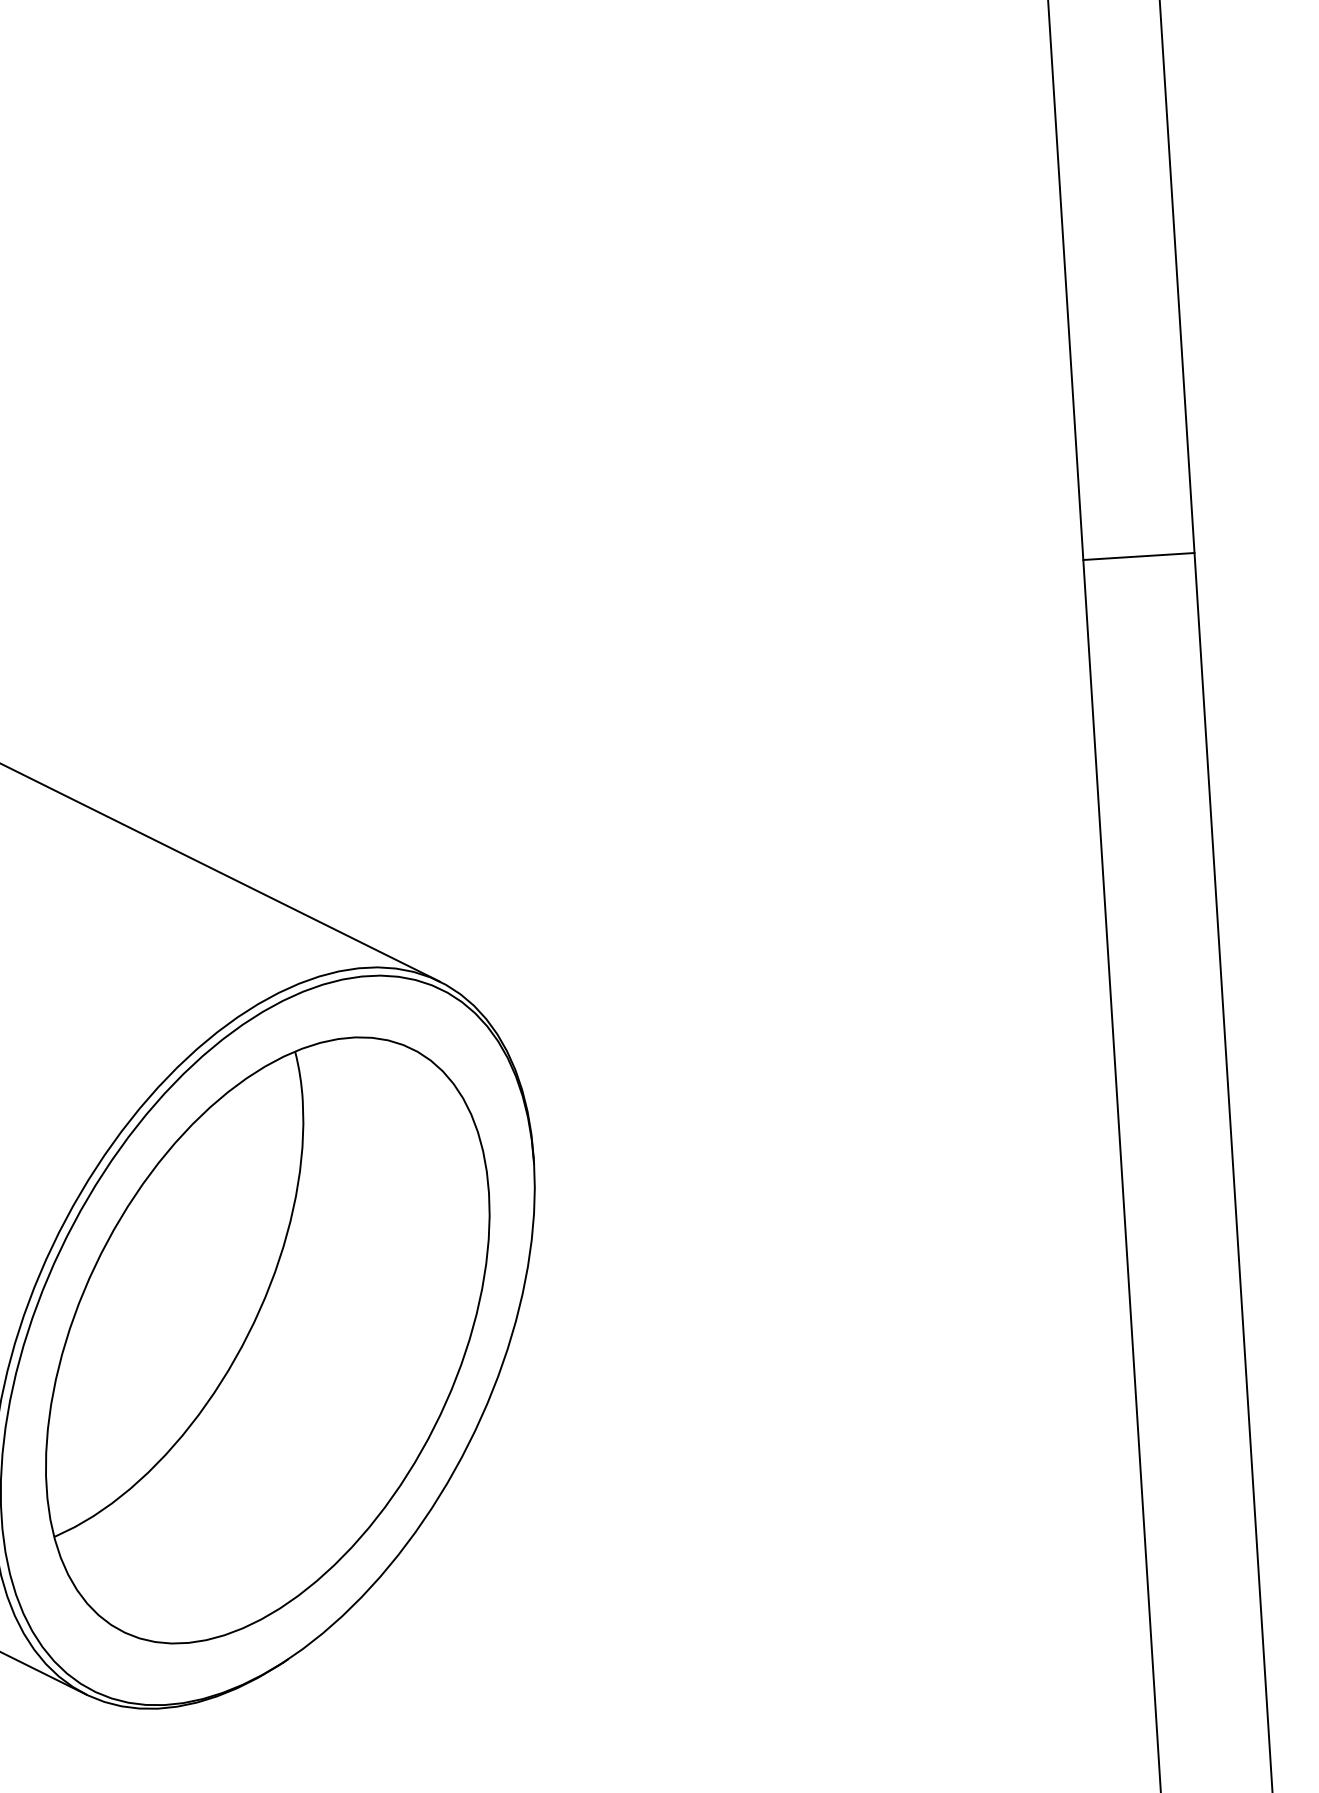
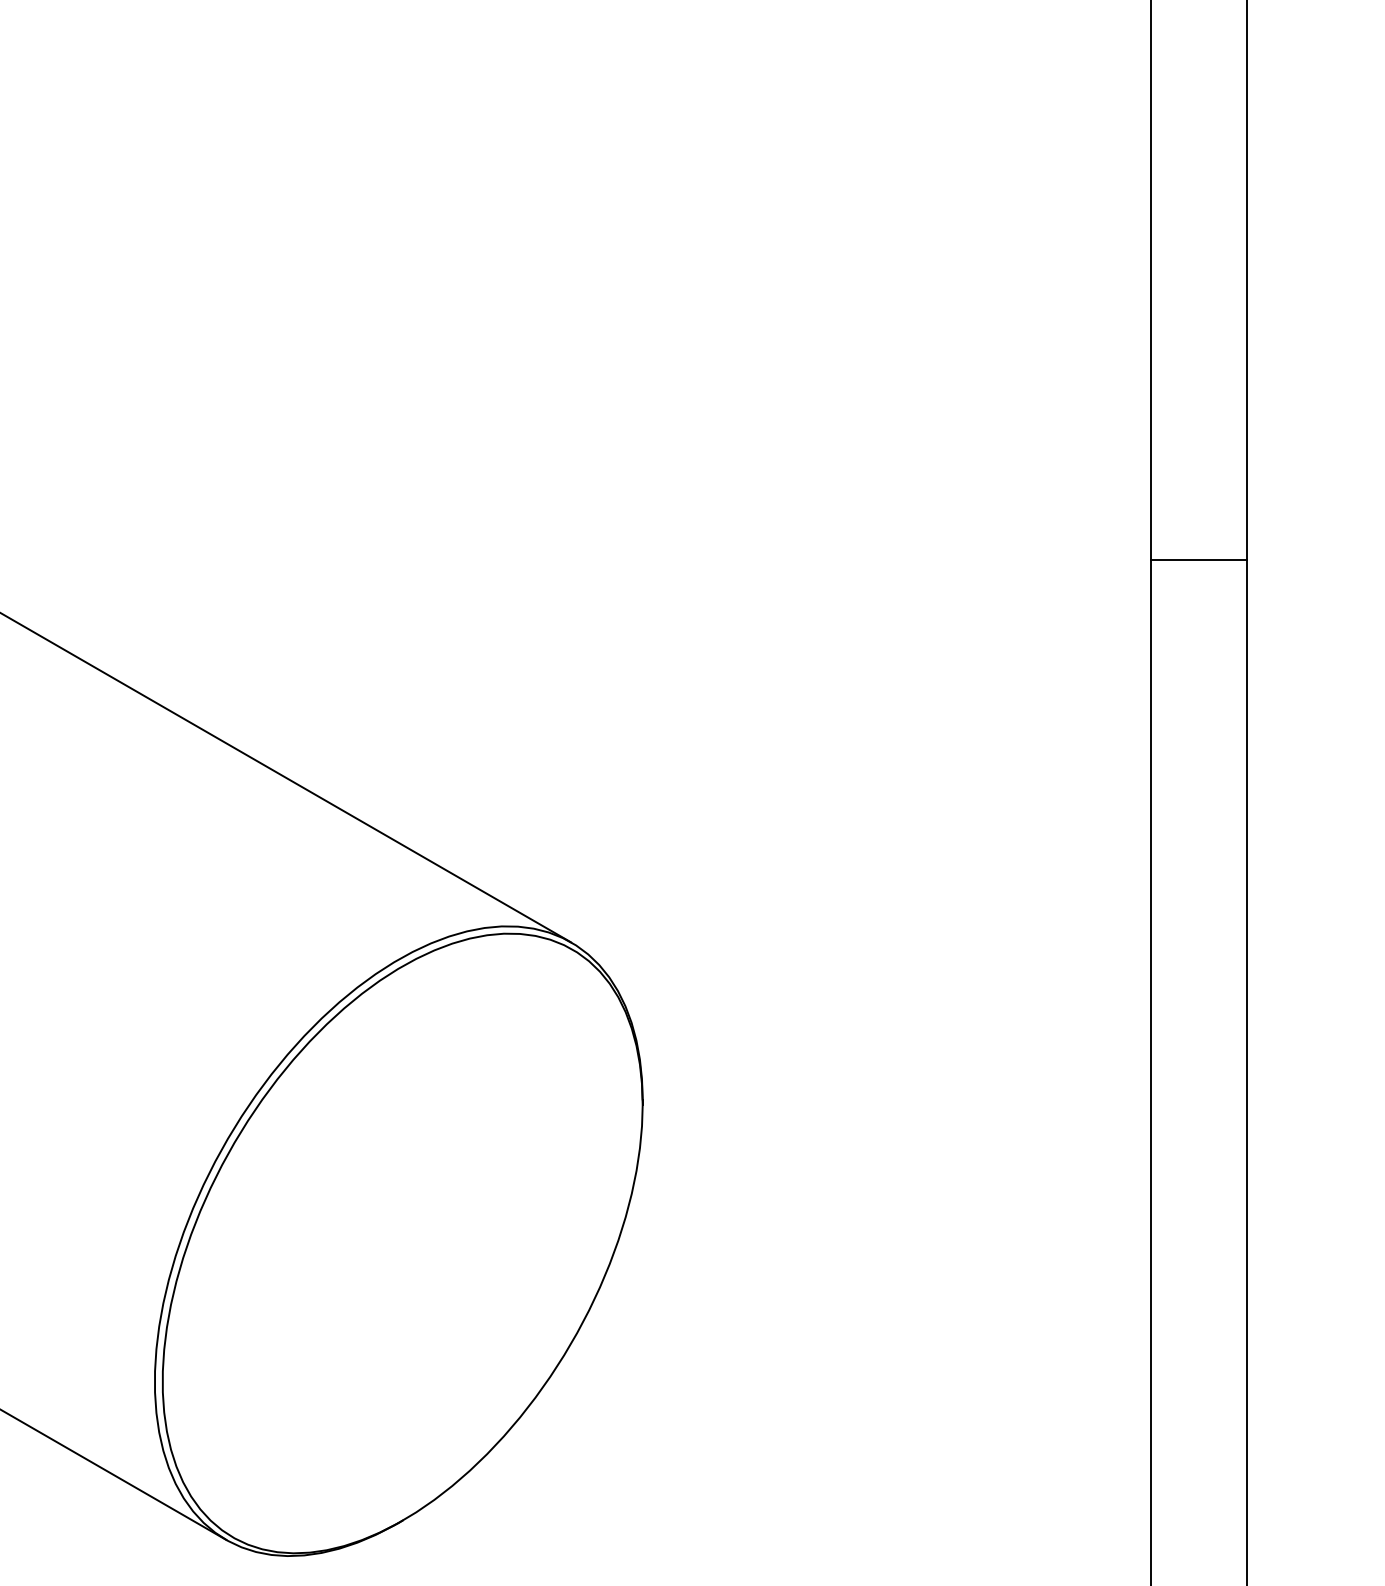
line: (1138, 556) -> (1198, 559), moved
part: (267, 1340) -> (402, 1243), removed

